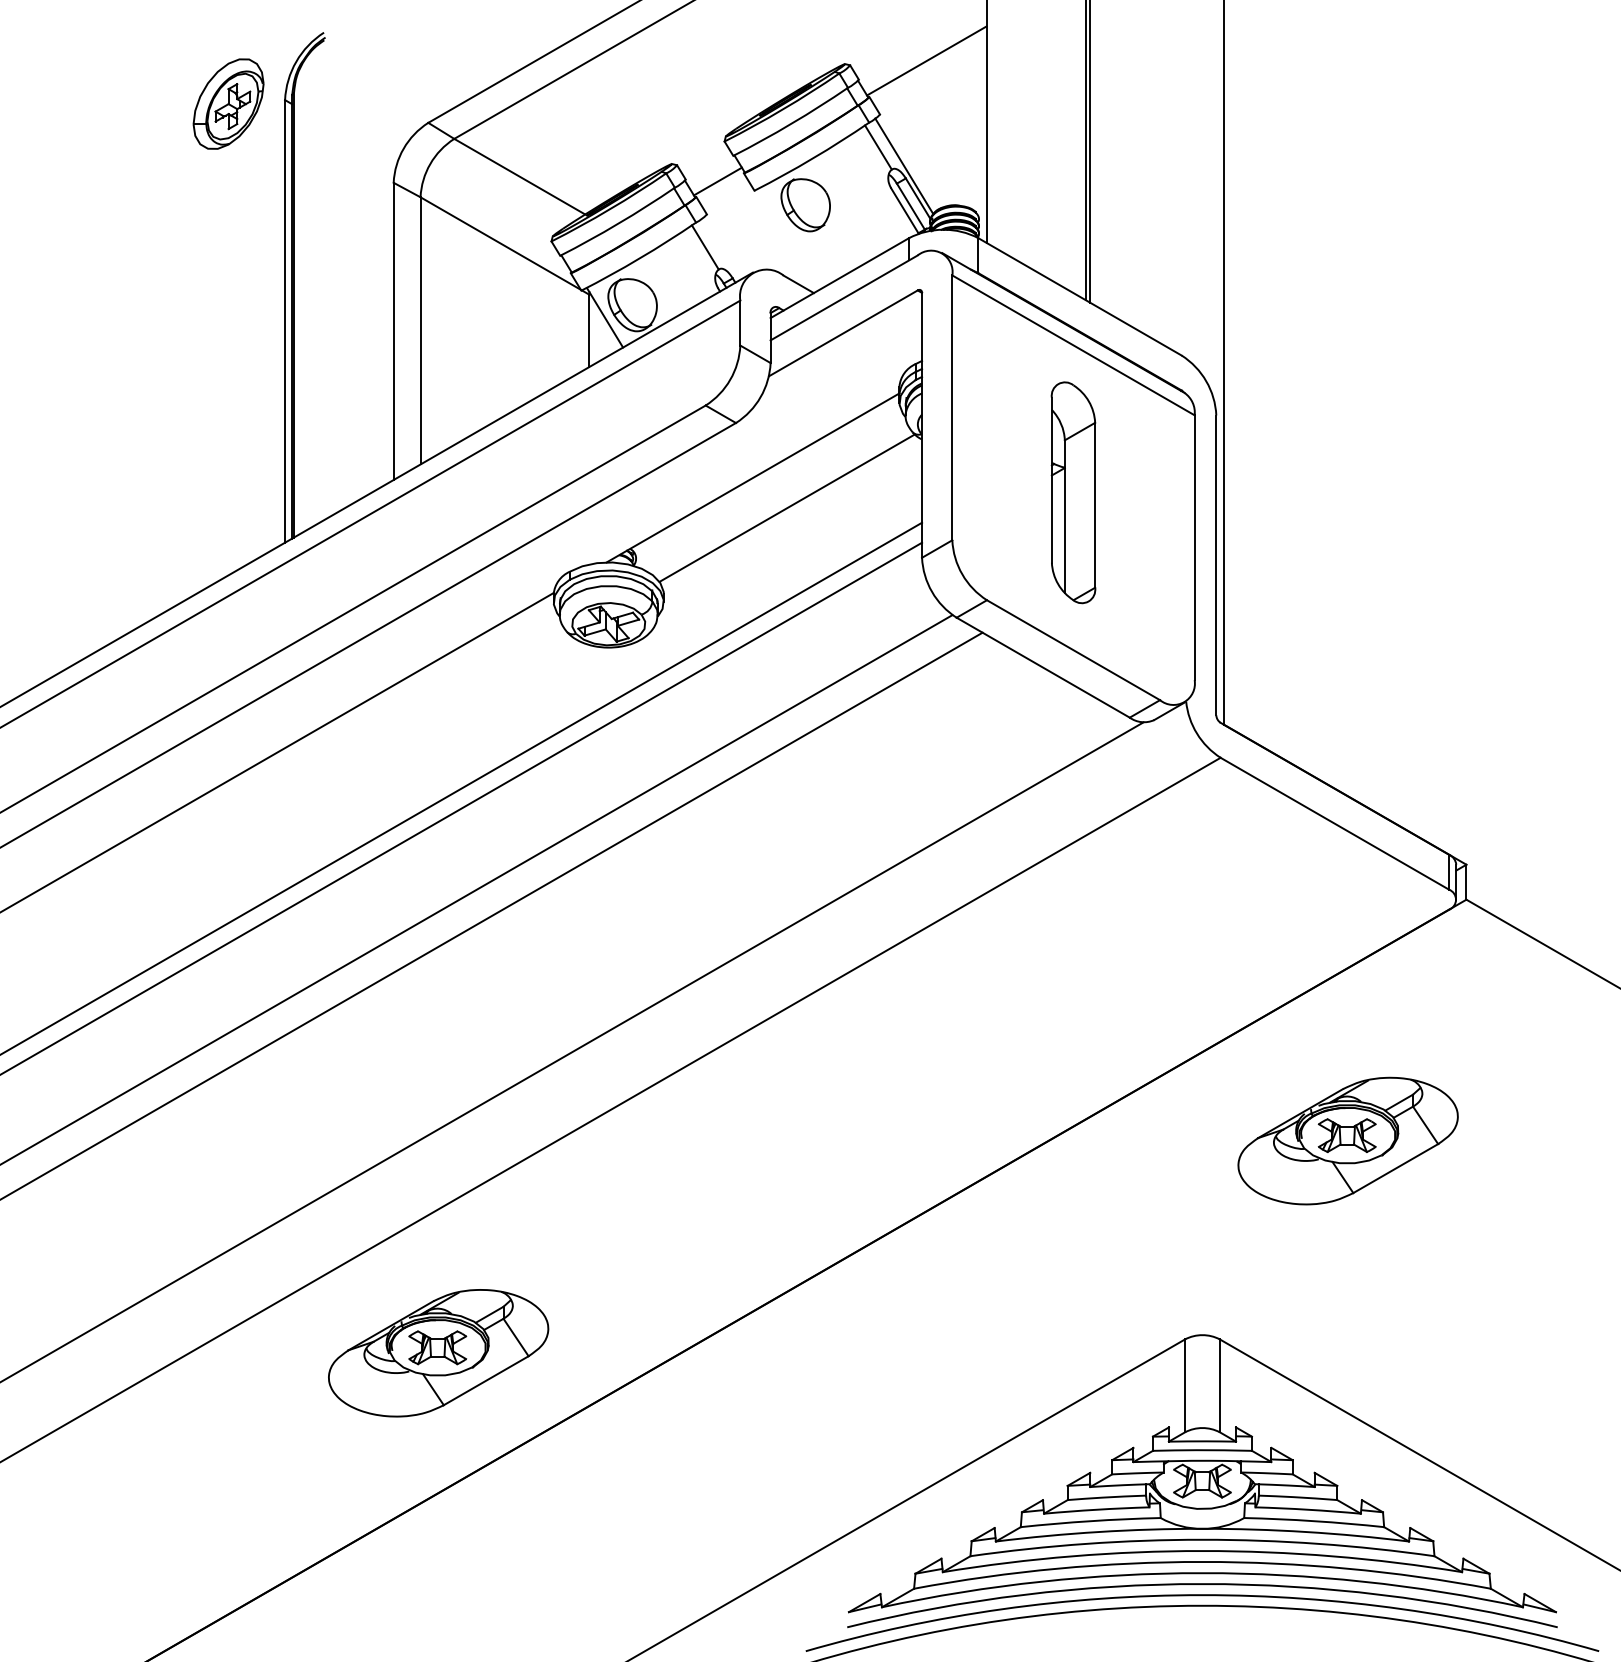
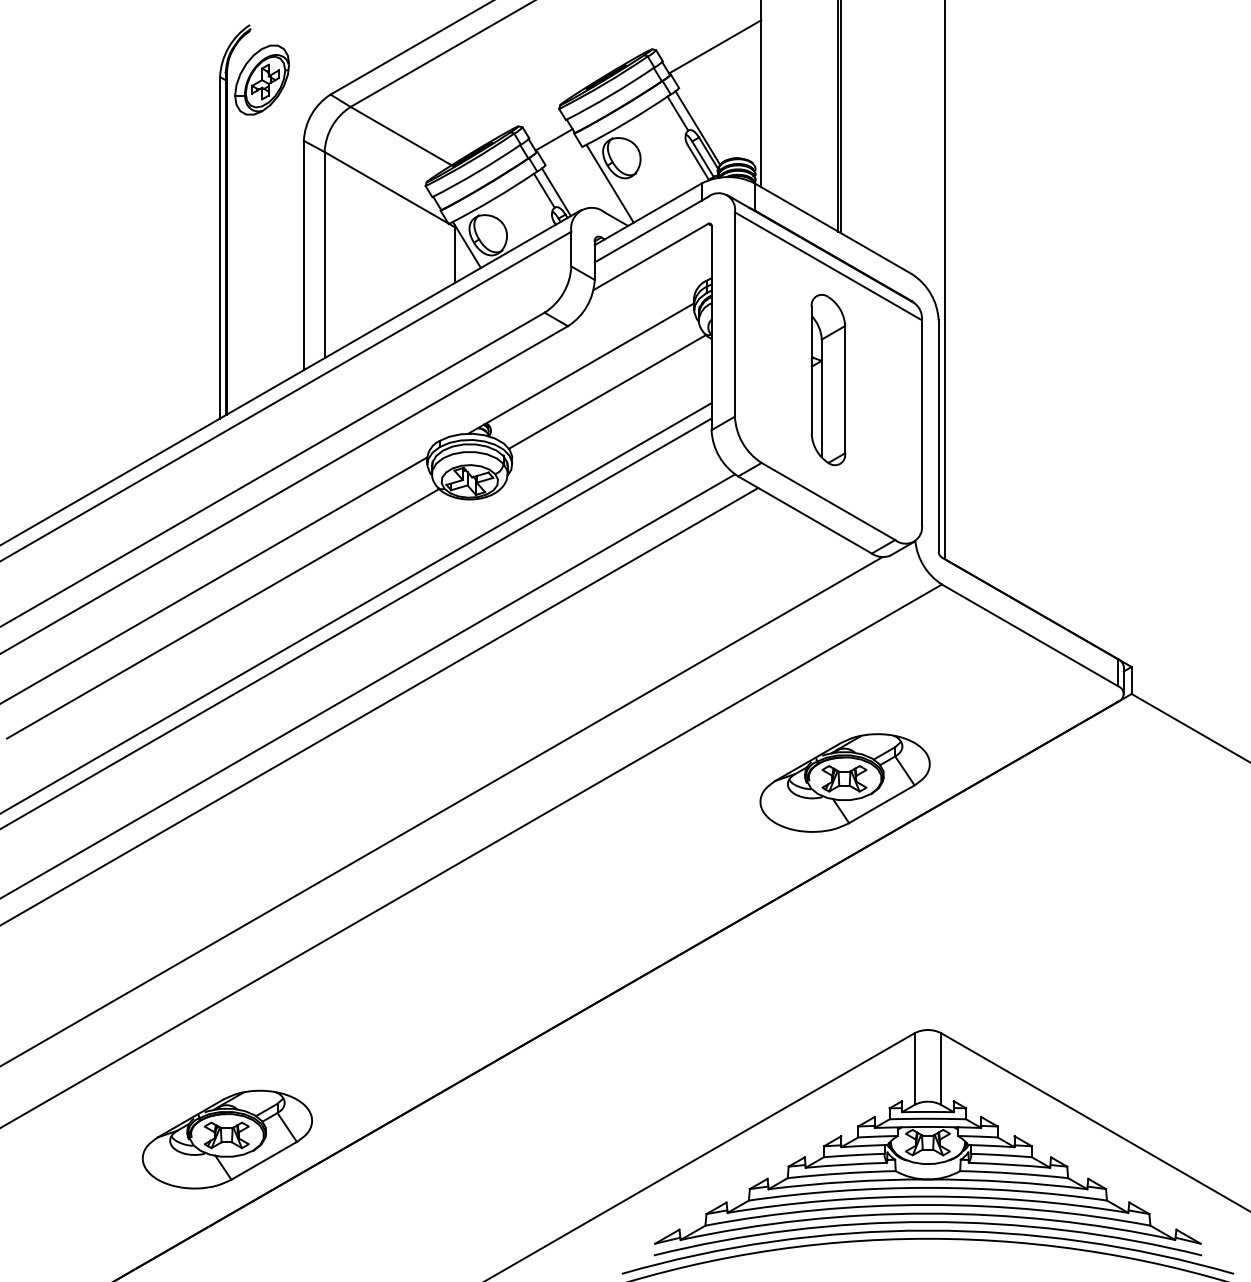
part: (228, 103) -> (262, 79), moved
line: (790, 238) -> (610, 183), added
line: (720, 249) -> (556, 192), added
line: (288, 795) -> (222, 613), added
part: (1347, 1140) -> (844, 782), moved
part: (438, 1353) -> (227, 1139), moved

